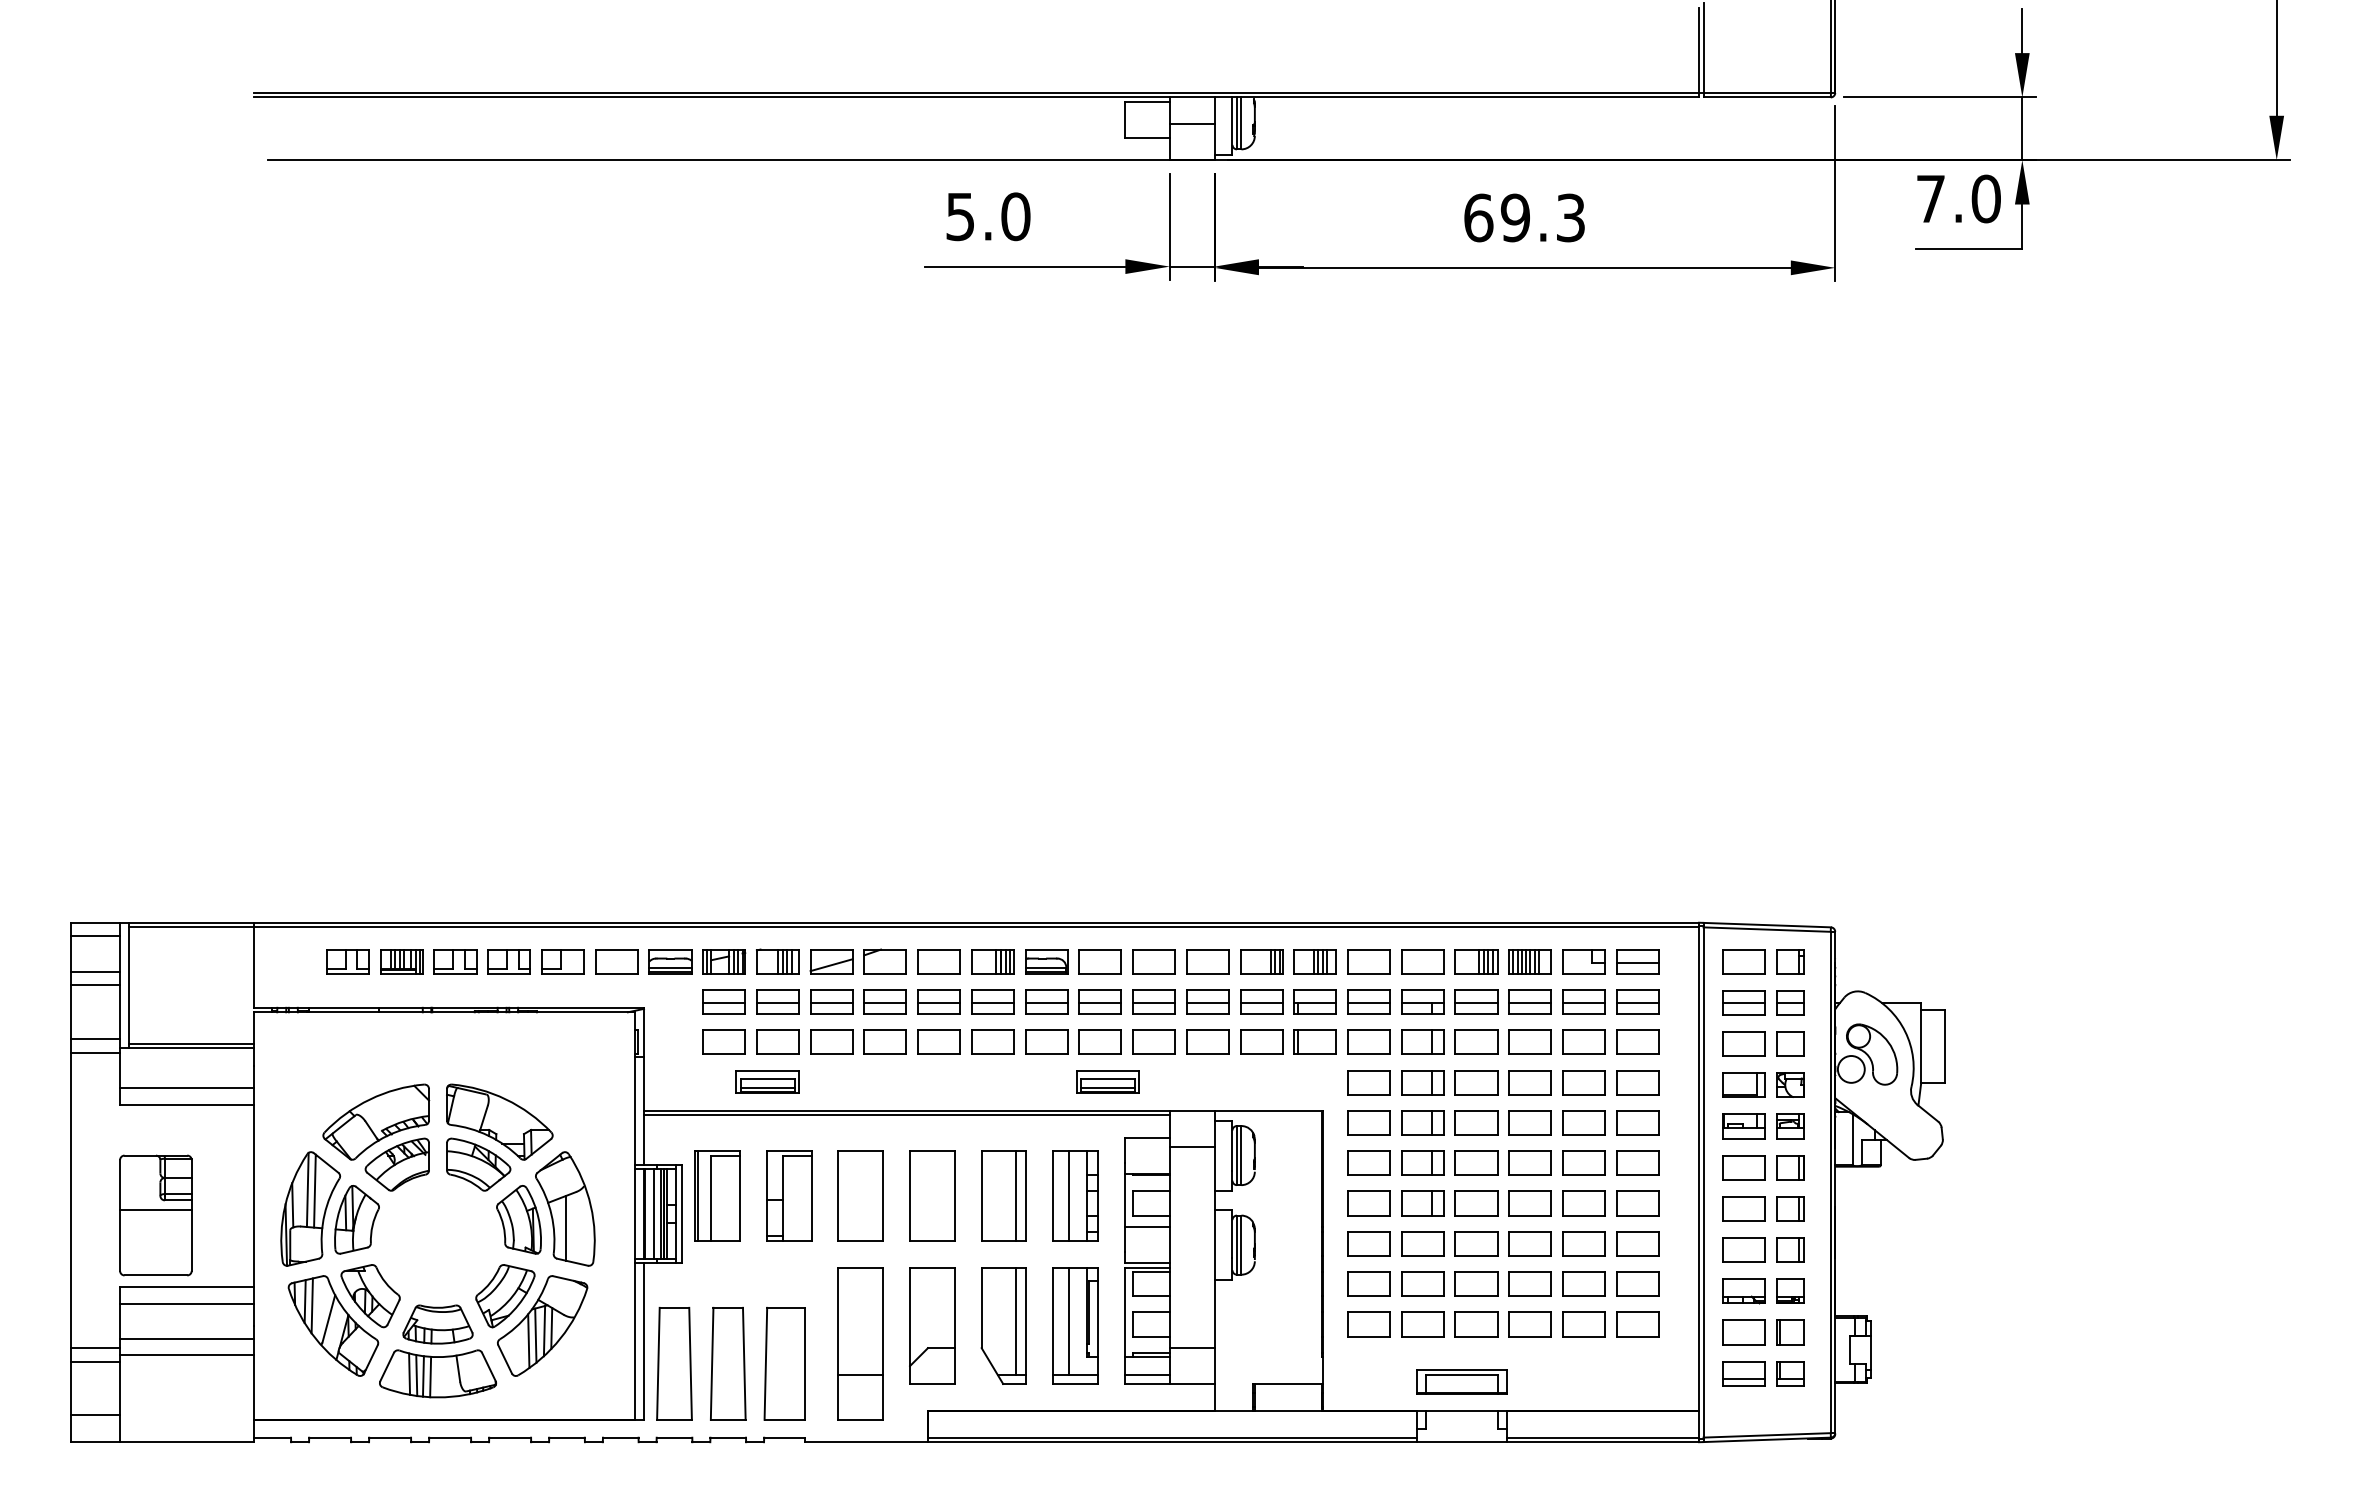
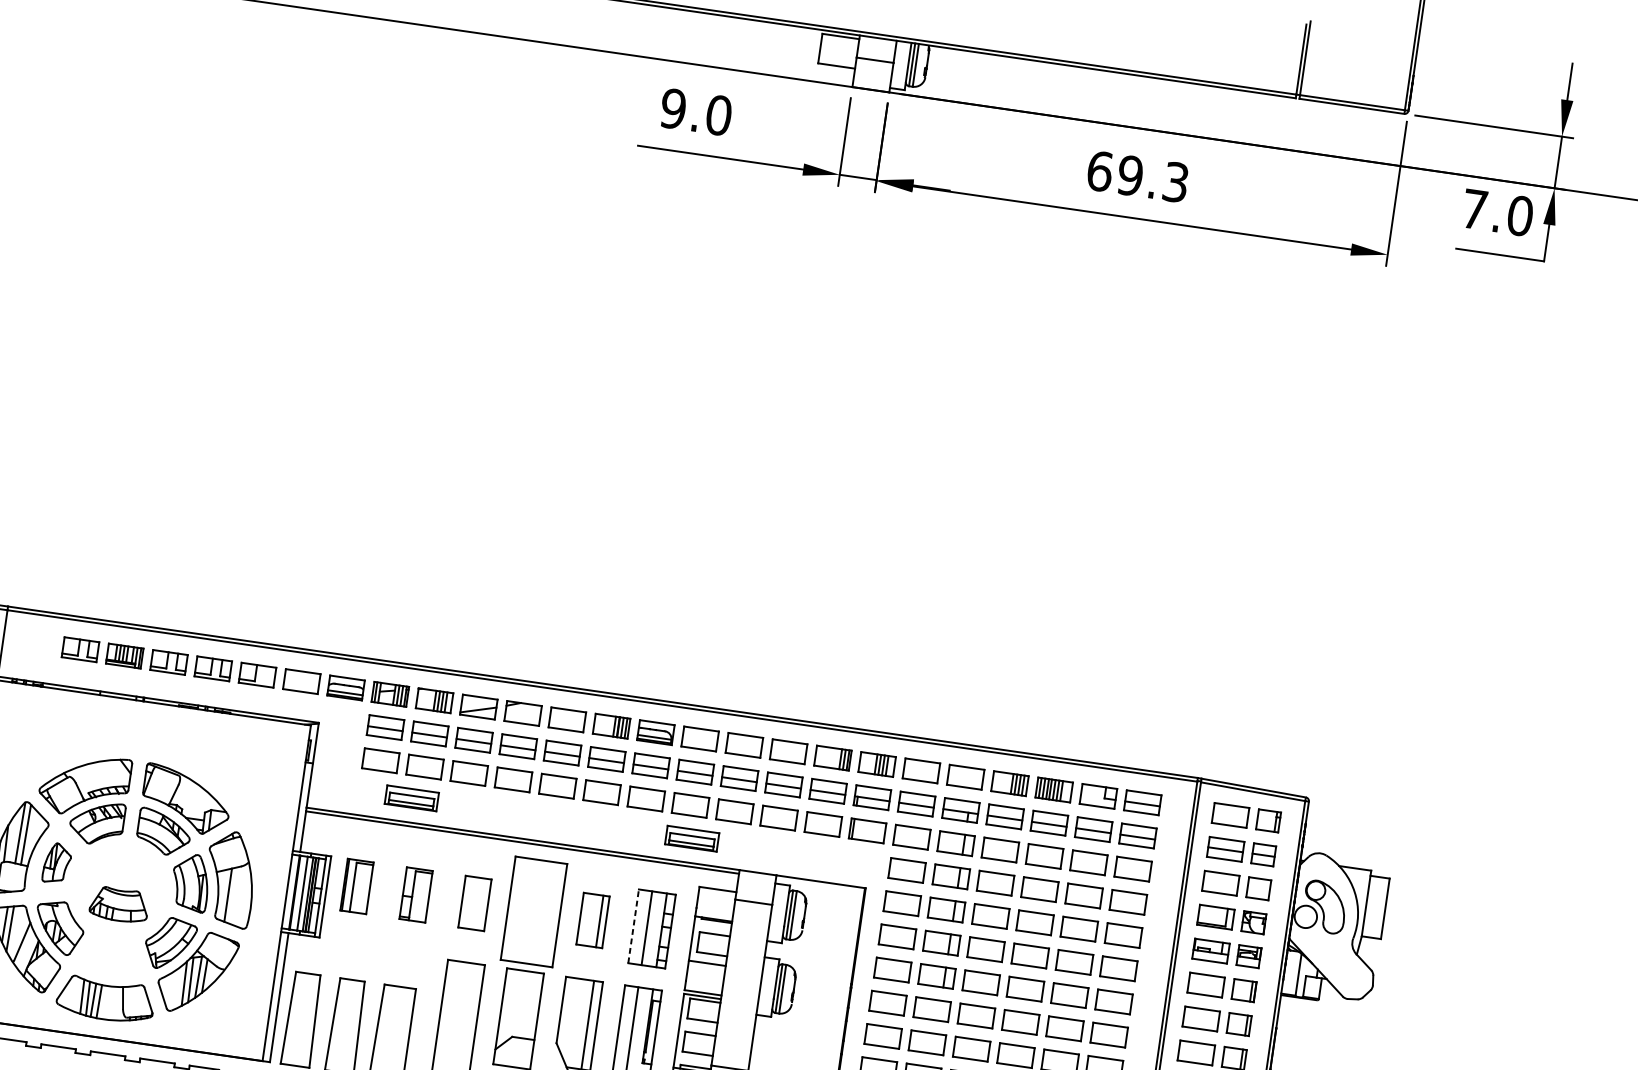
text: (959, 216) -> (672, 108), 5.0 -> 9.0
part: (717, 1195) -> (357, 886), size x0.7
part: (789, 1195) -> (416, 894), size x0.7
part: (860, 1195) -> (474, 903), size x0.7
part: (932, 1195) -> (534, 911), size x1.4
part: (1003, 1195) -> (592, 920), size x0.7
line: (1053, 1195) -> (633, 926), solid -> dashed
part: (356, 1219) -> (56, 863), size x0.7
part: (437, 1324) -> (118, 904), moved
line: (860, 1375) -> (453, 1051), removed

